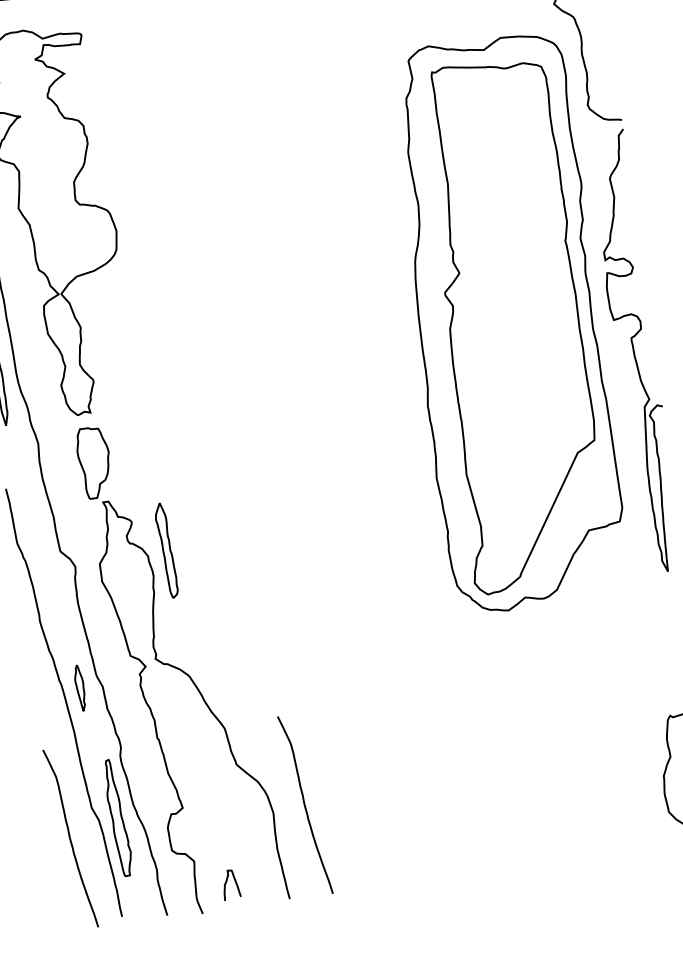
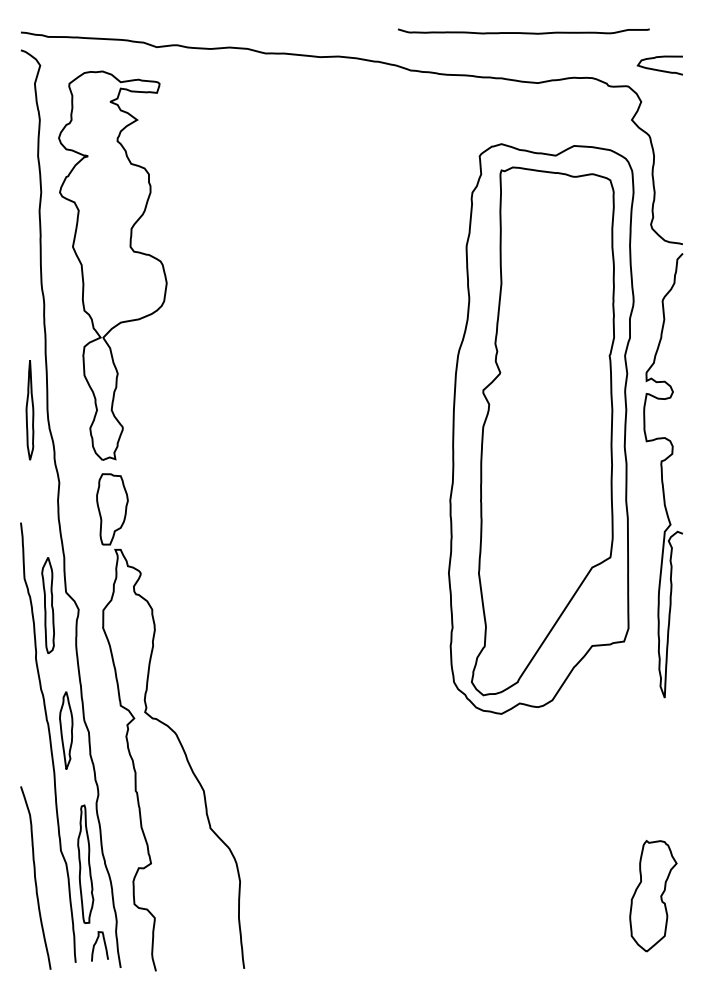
part: (165, 550) -> (47, 605), moved
part: (80, 688) -> (66, 730), size x1.67
curve: (304, 804) -> (272, 877), removed
curve: (226, 884) -> (95, 945), moved

